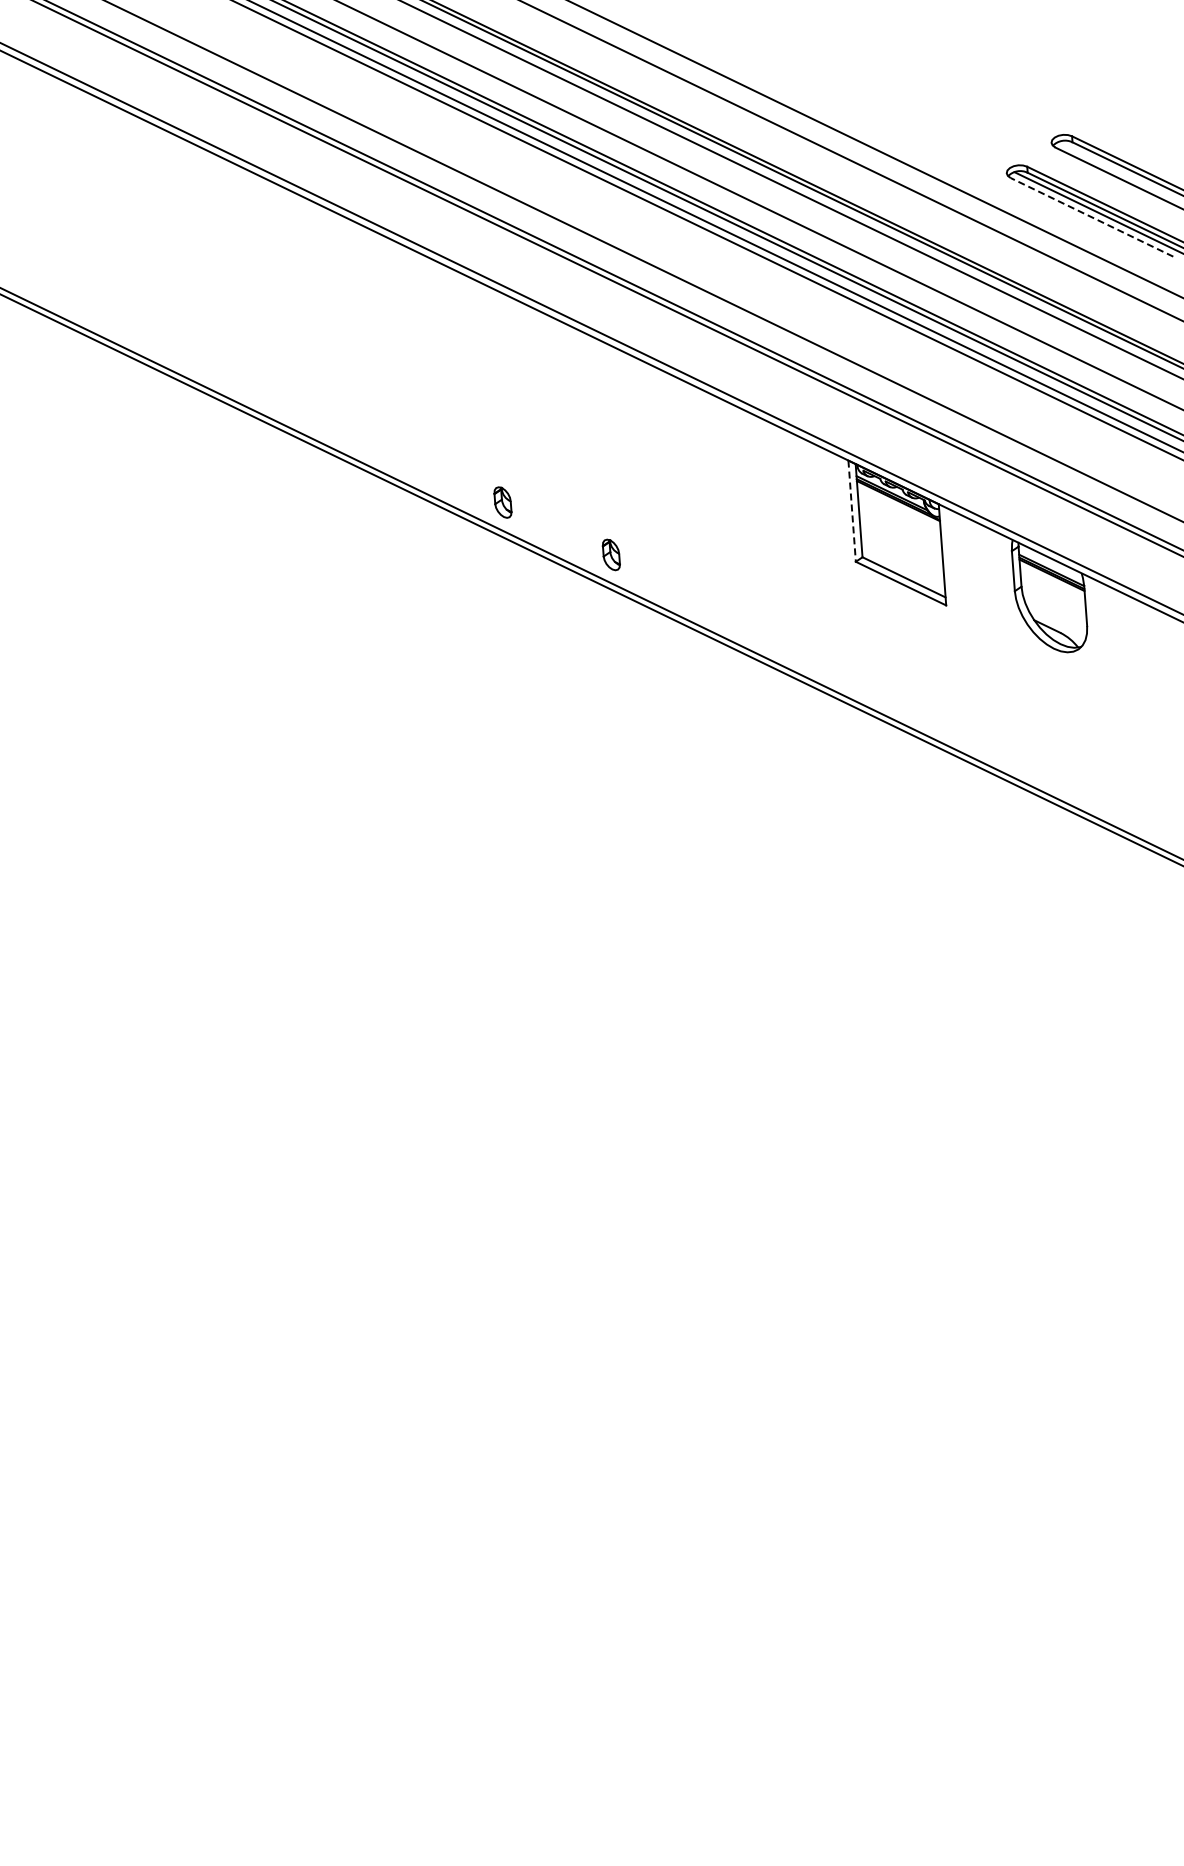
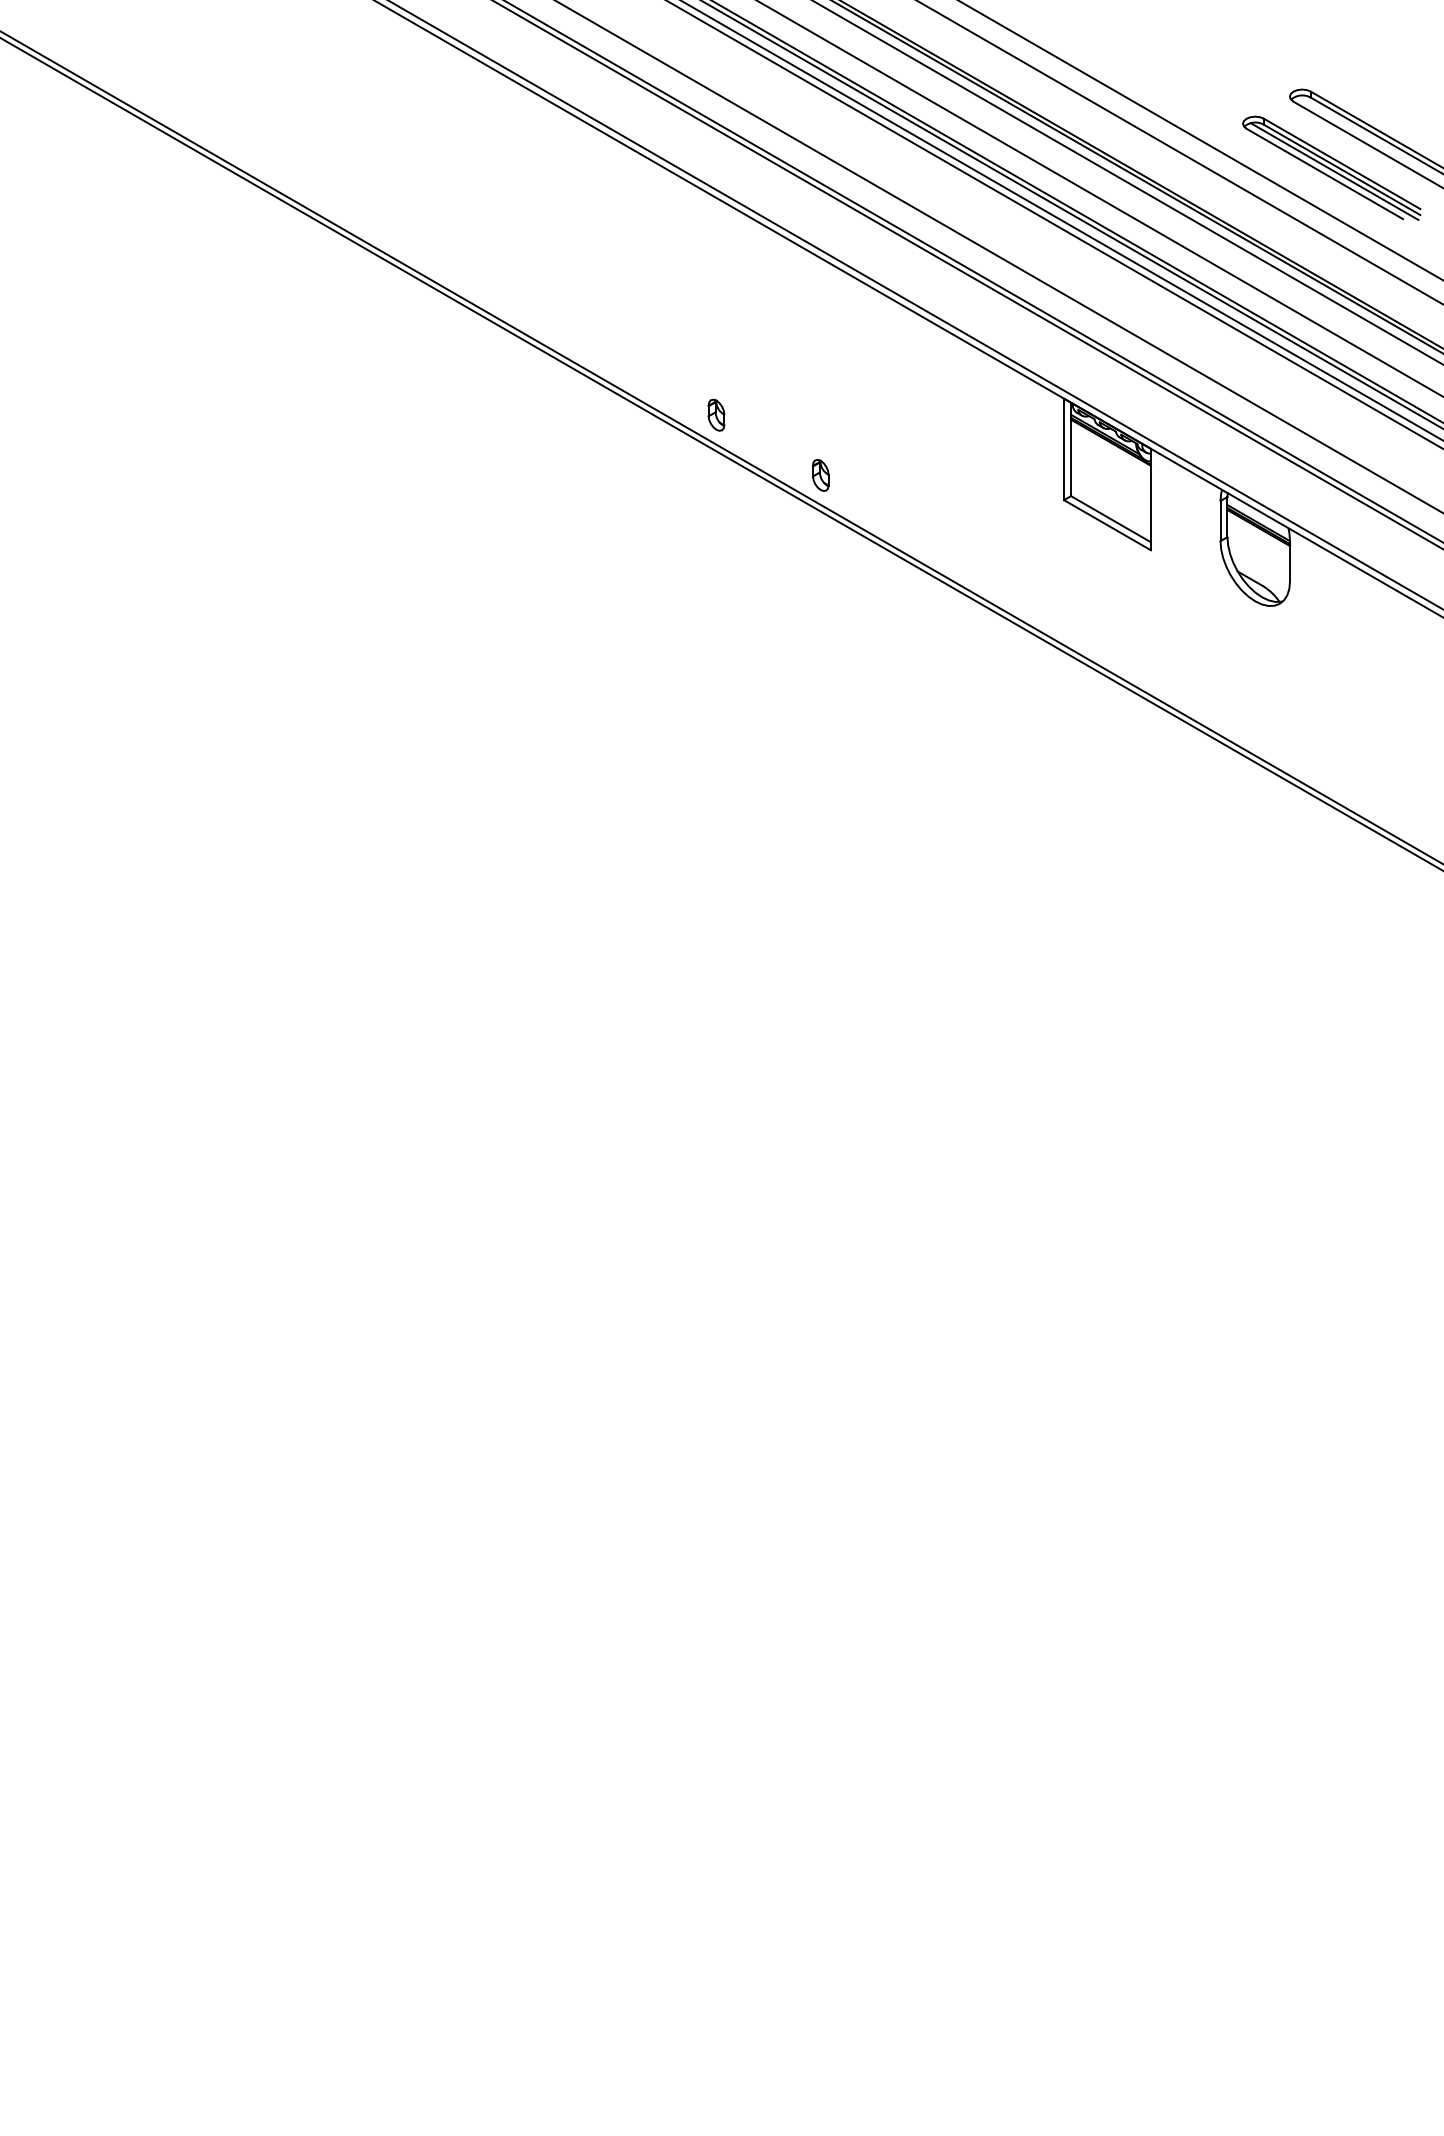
line: (1091, 216) -> (1324, 173), dashed -> solid
line: (852, 511) -> (1064, 449), dashed -> solid

